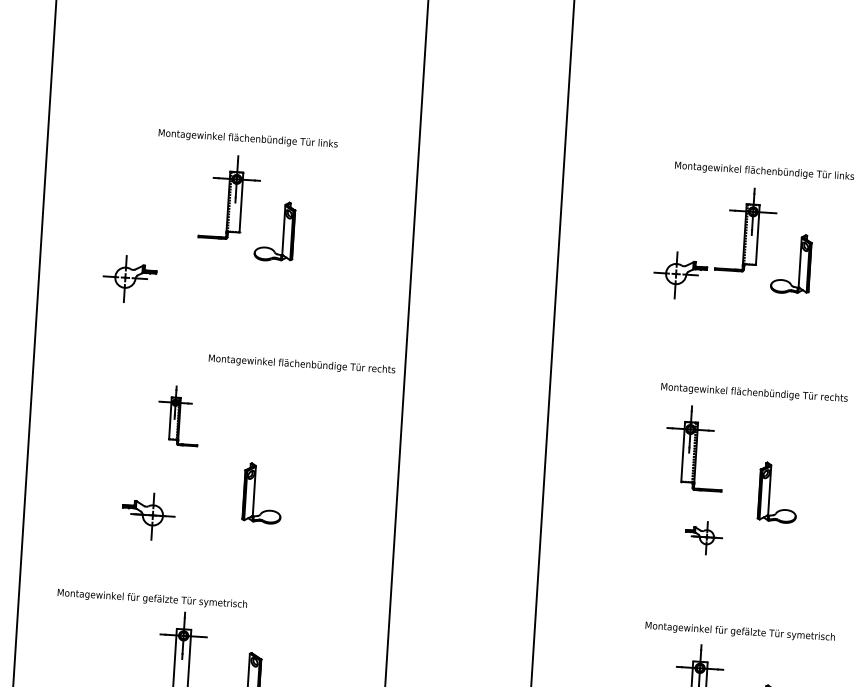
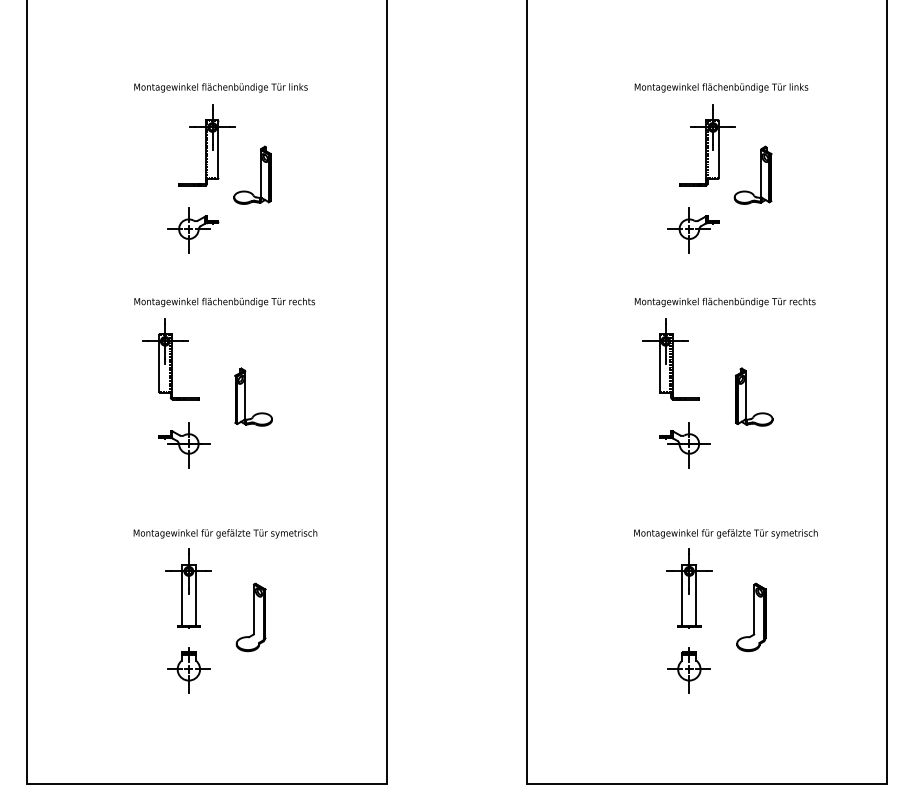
part: (680, 275) -> (693, 230), moved
part: (130, 279) -> (193, 230), moved
text: (301, 364) -> (224, 302), moved
part: (178, 416) -> (170, 359), size x1.43
part: (254, 492) -> (245, 396), moved
part: (148, 516) -> (184, 445), moved
part: (703, 538) -> (684, 445), size x1.43
text: (152, 598) -> (225, 533), moved

